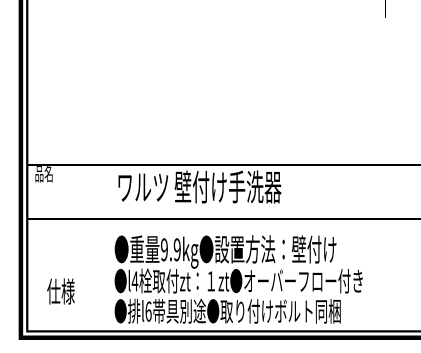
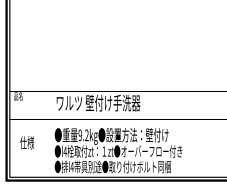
text: (176, 250) -> (86, 135), 9.9kg -> 9.2kg
text: (61, 290) -> (27, 142), moved
text: (147, 312) -> (71, 167), l6 -> l4

